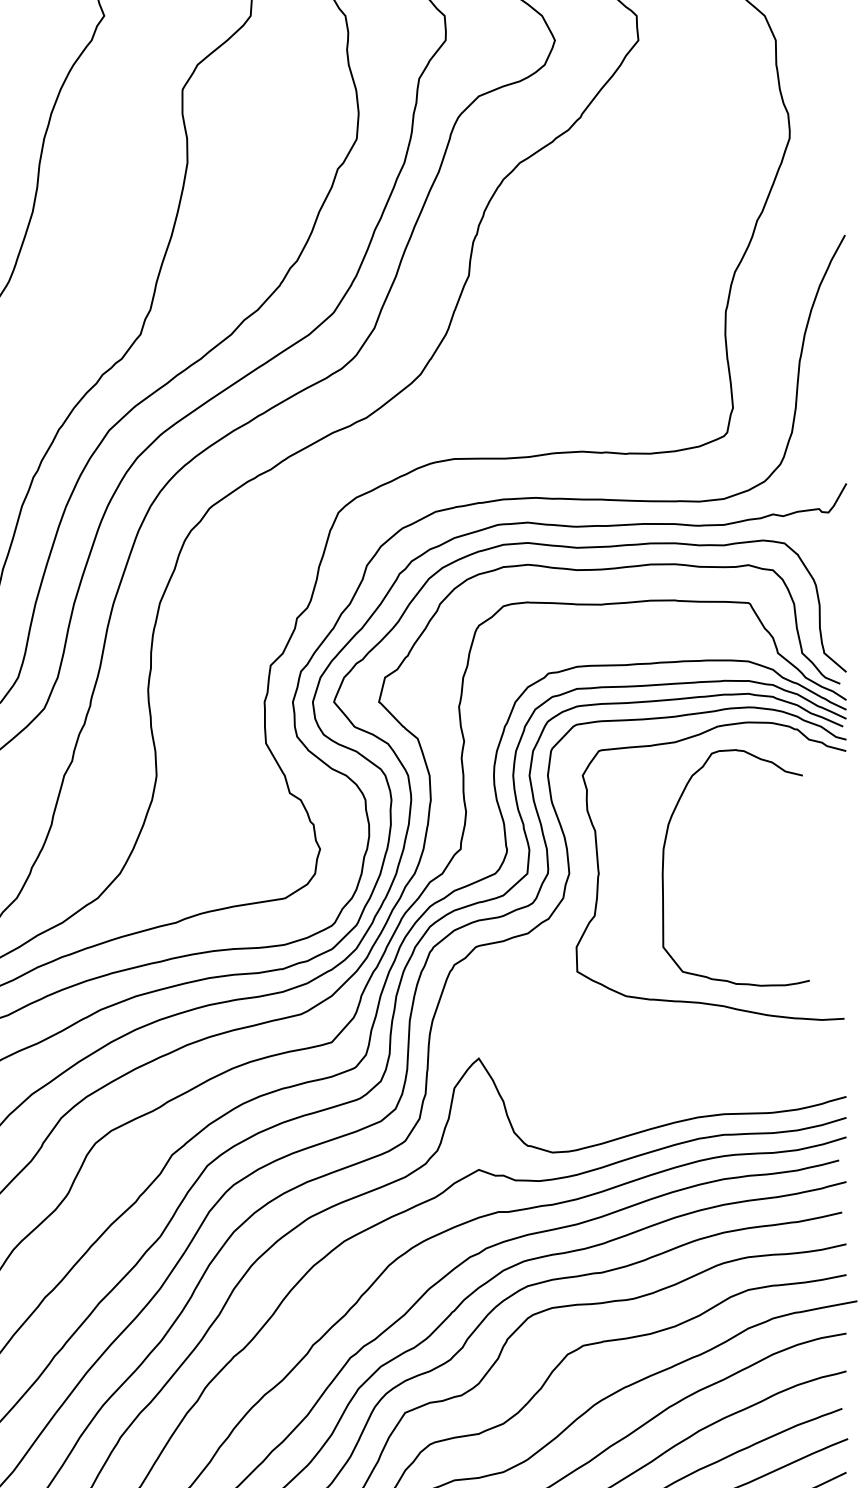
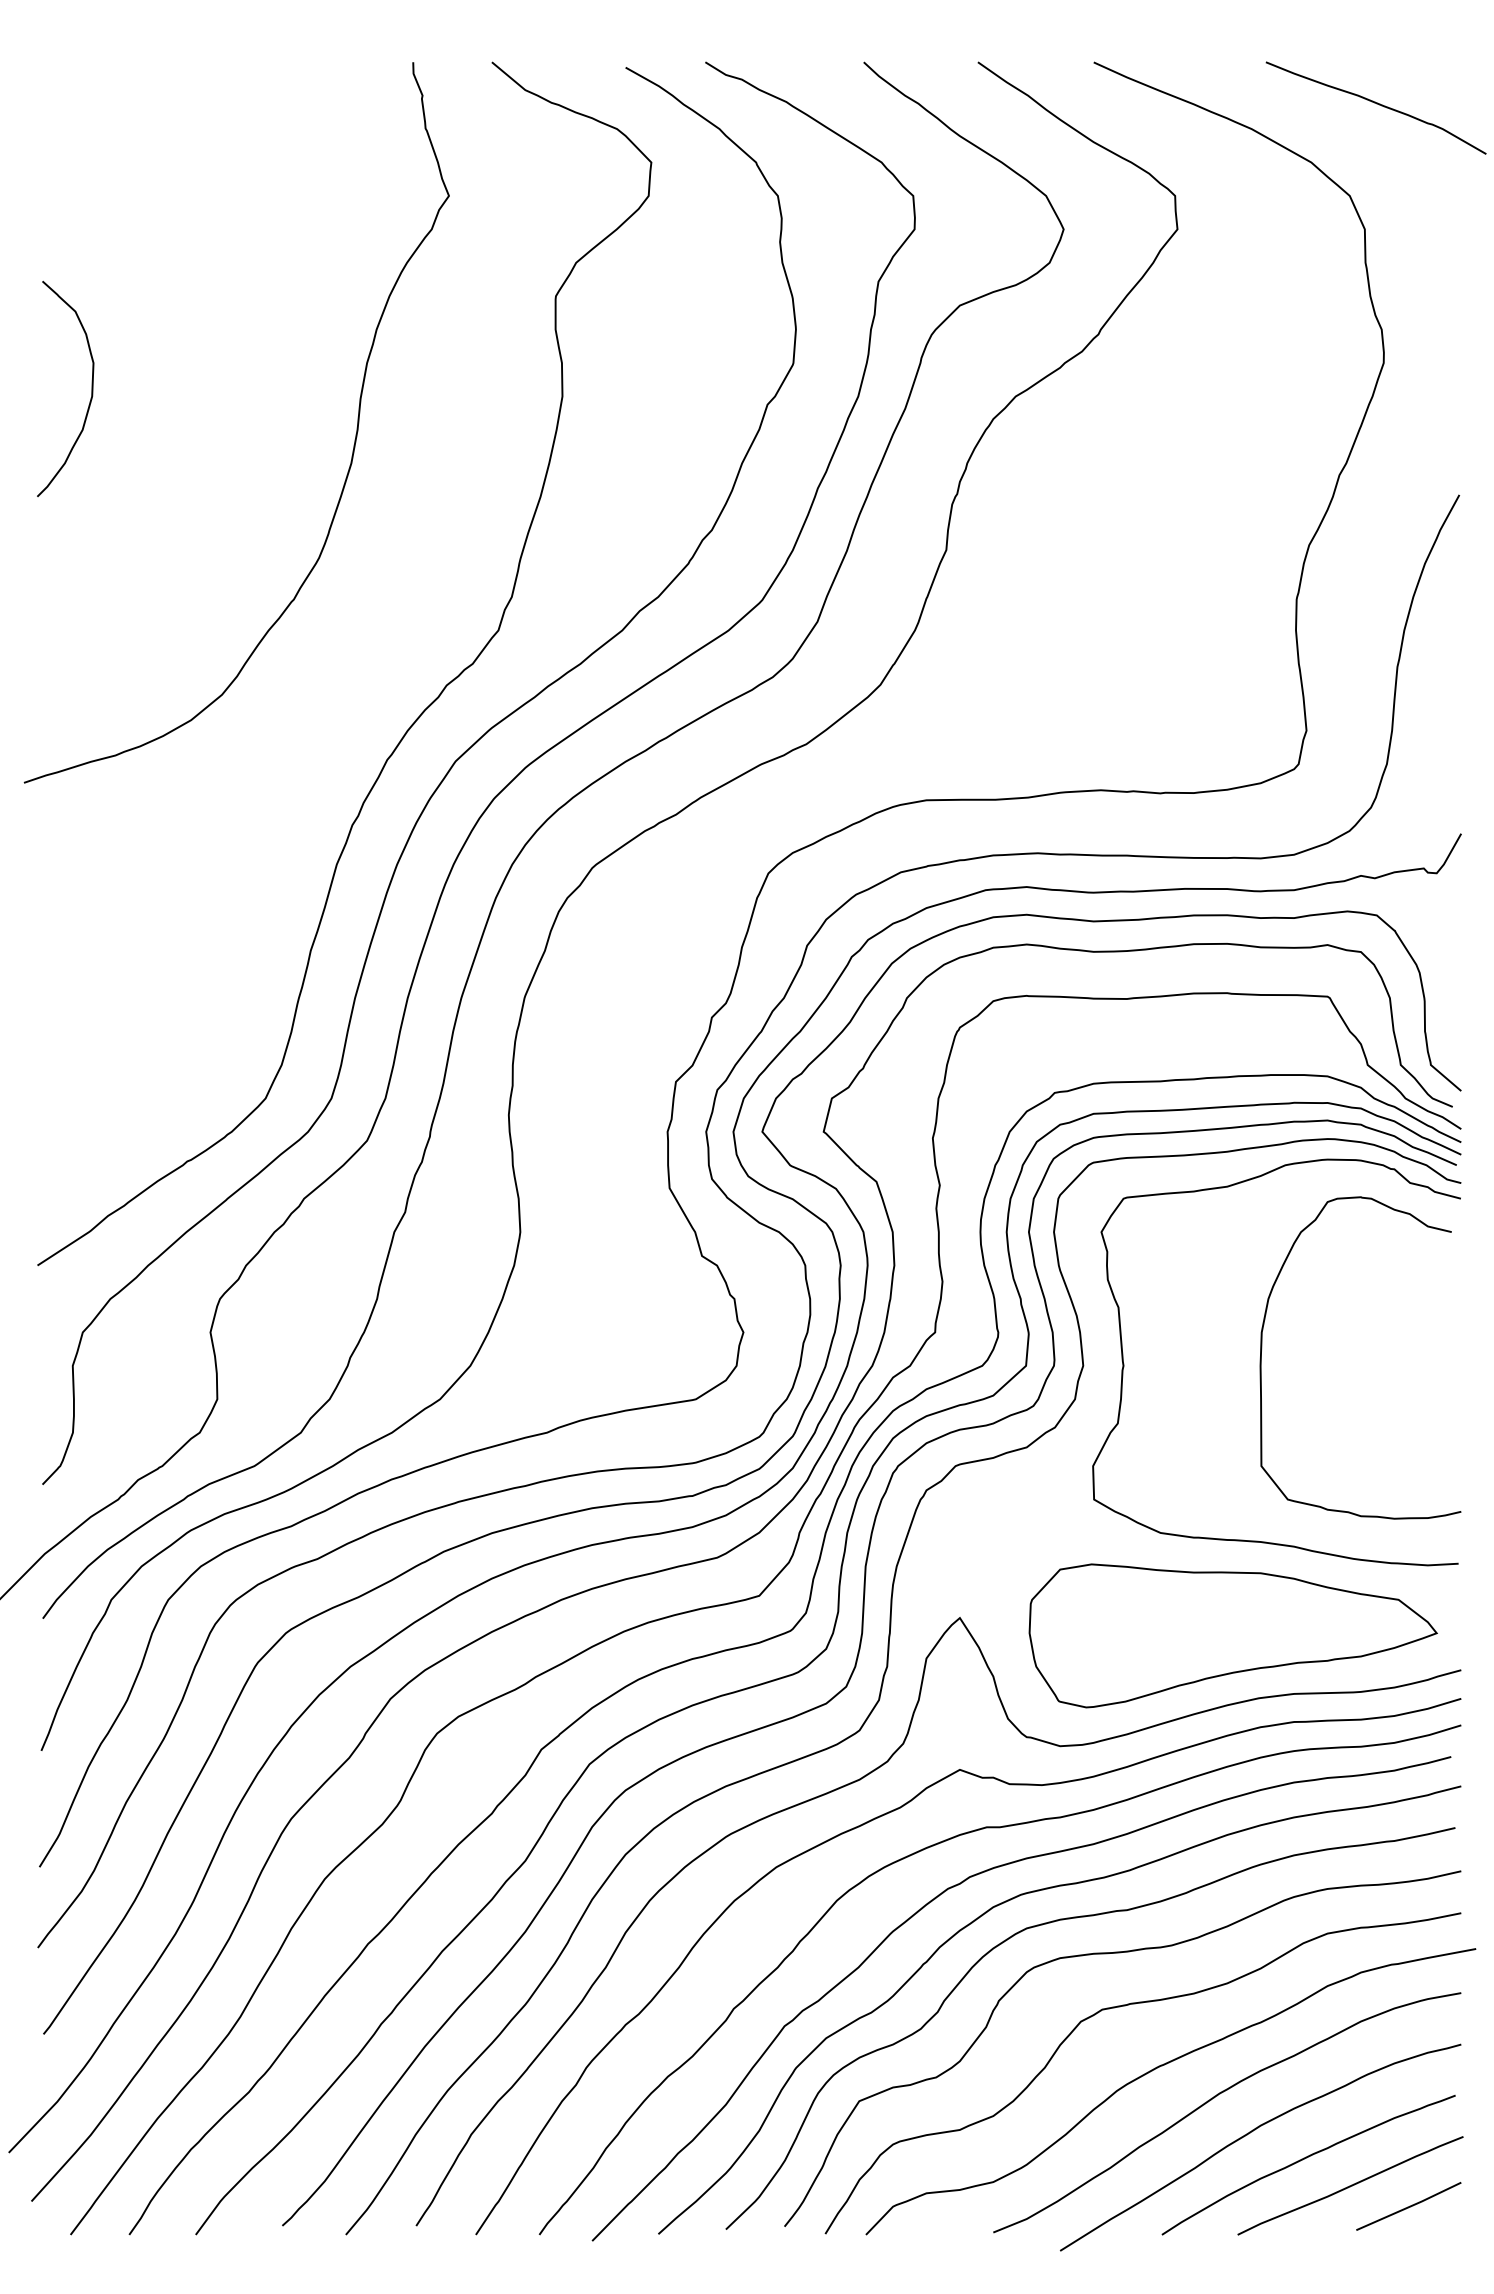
curve: (664, 860) -> (1262, 1348), moved
part: (678, 1071) -> (1232, 1635), added

